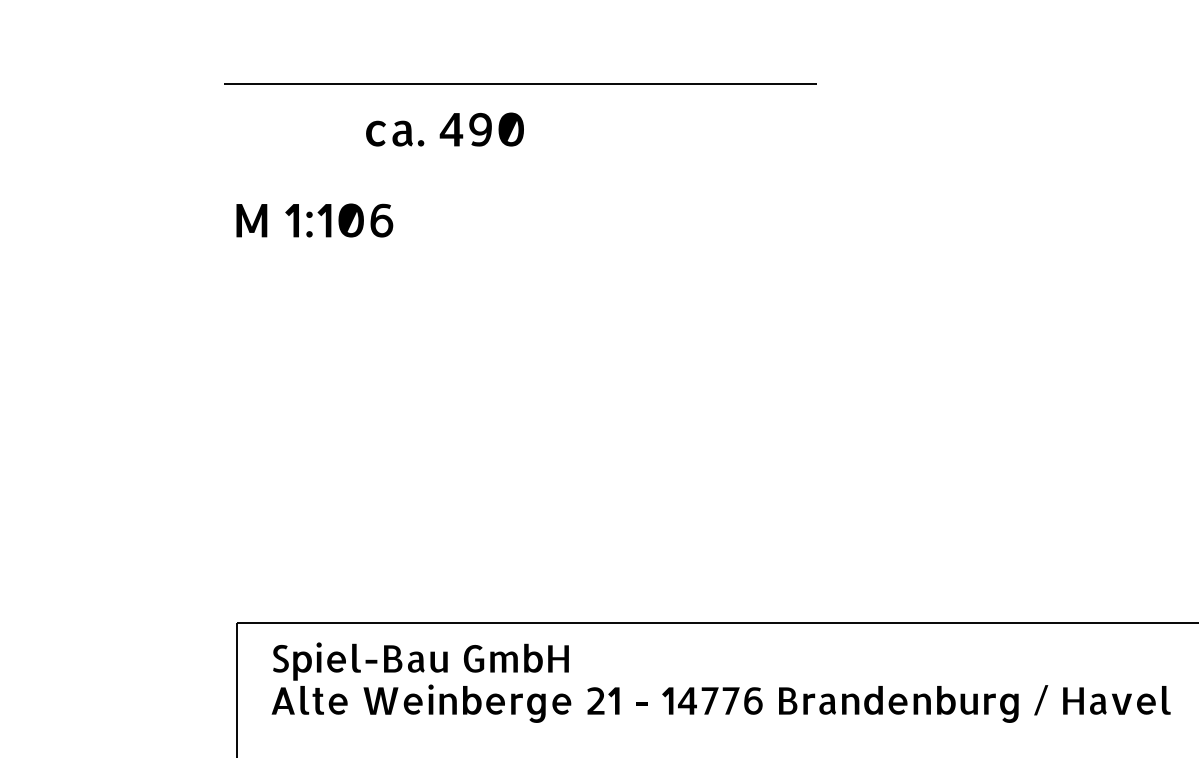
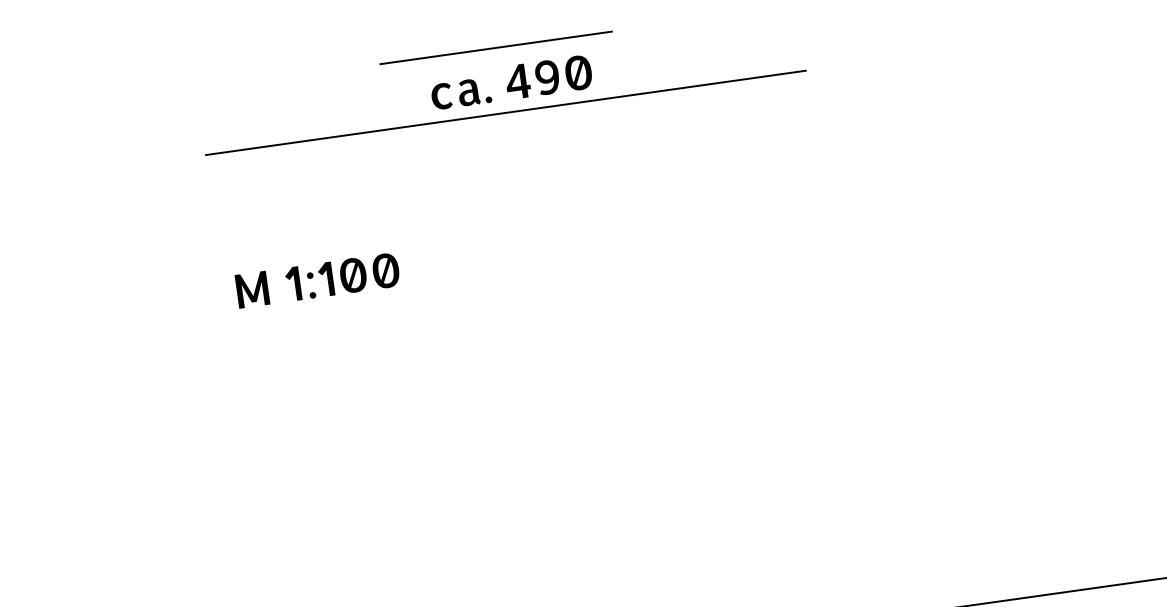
line: (519, 19) -> (495, 47), added
text: (444, 129) -> (510, 82), moved
text: (383, 220) -> (386, 270), 1:106 -> 1:100

